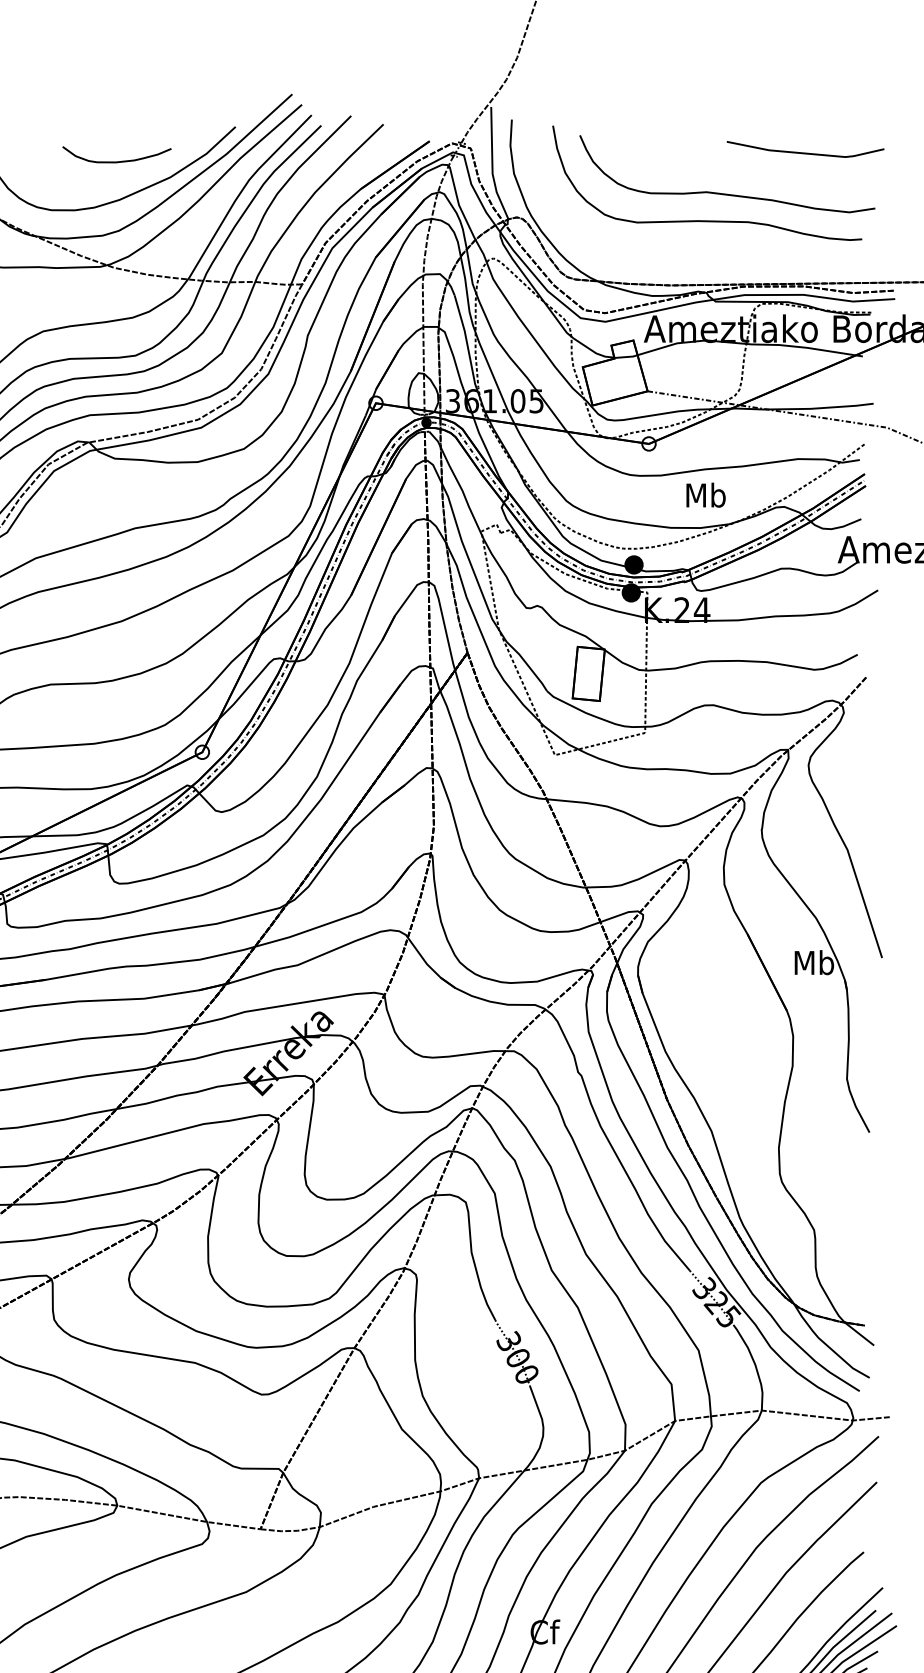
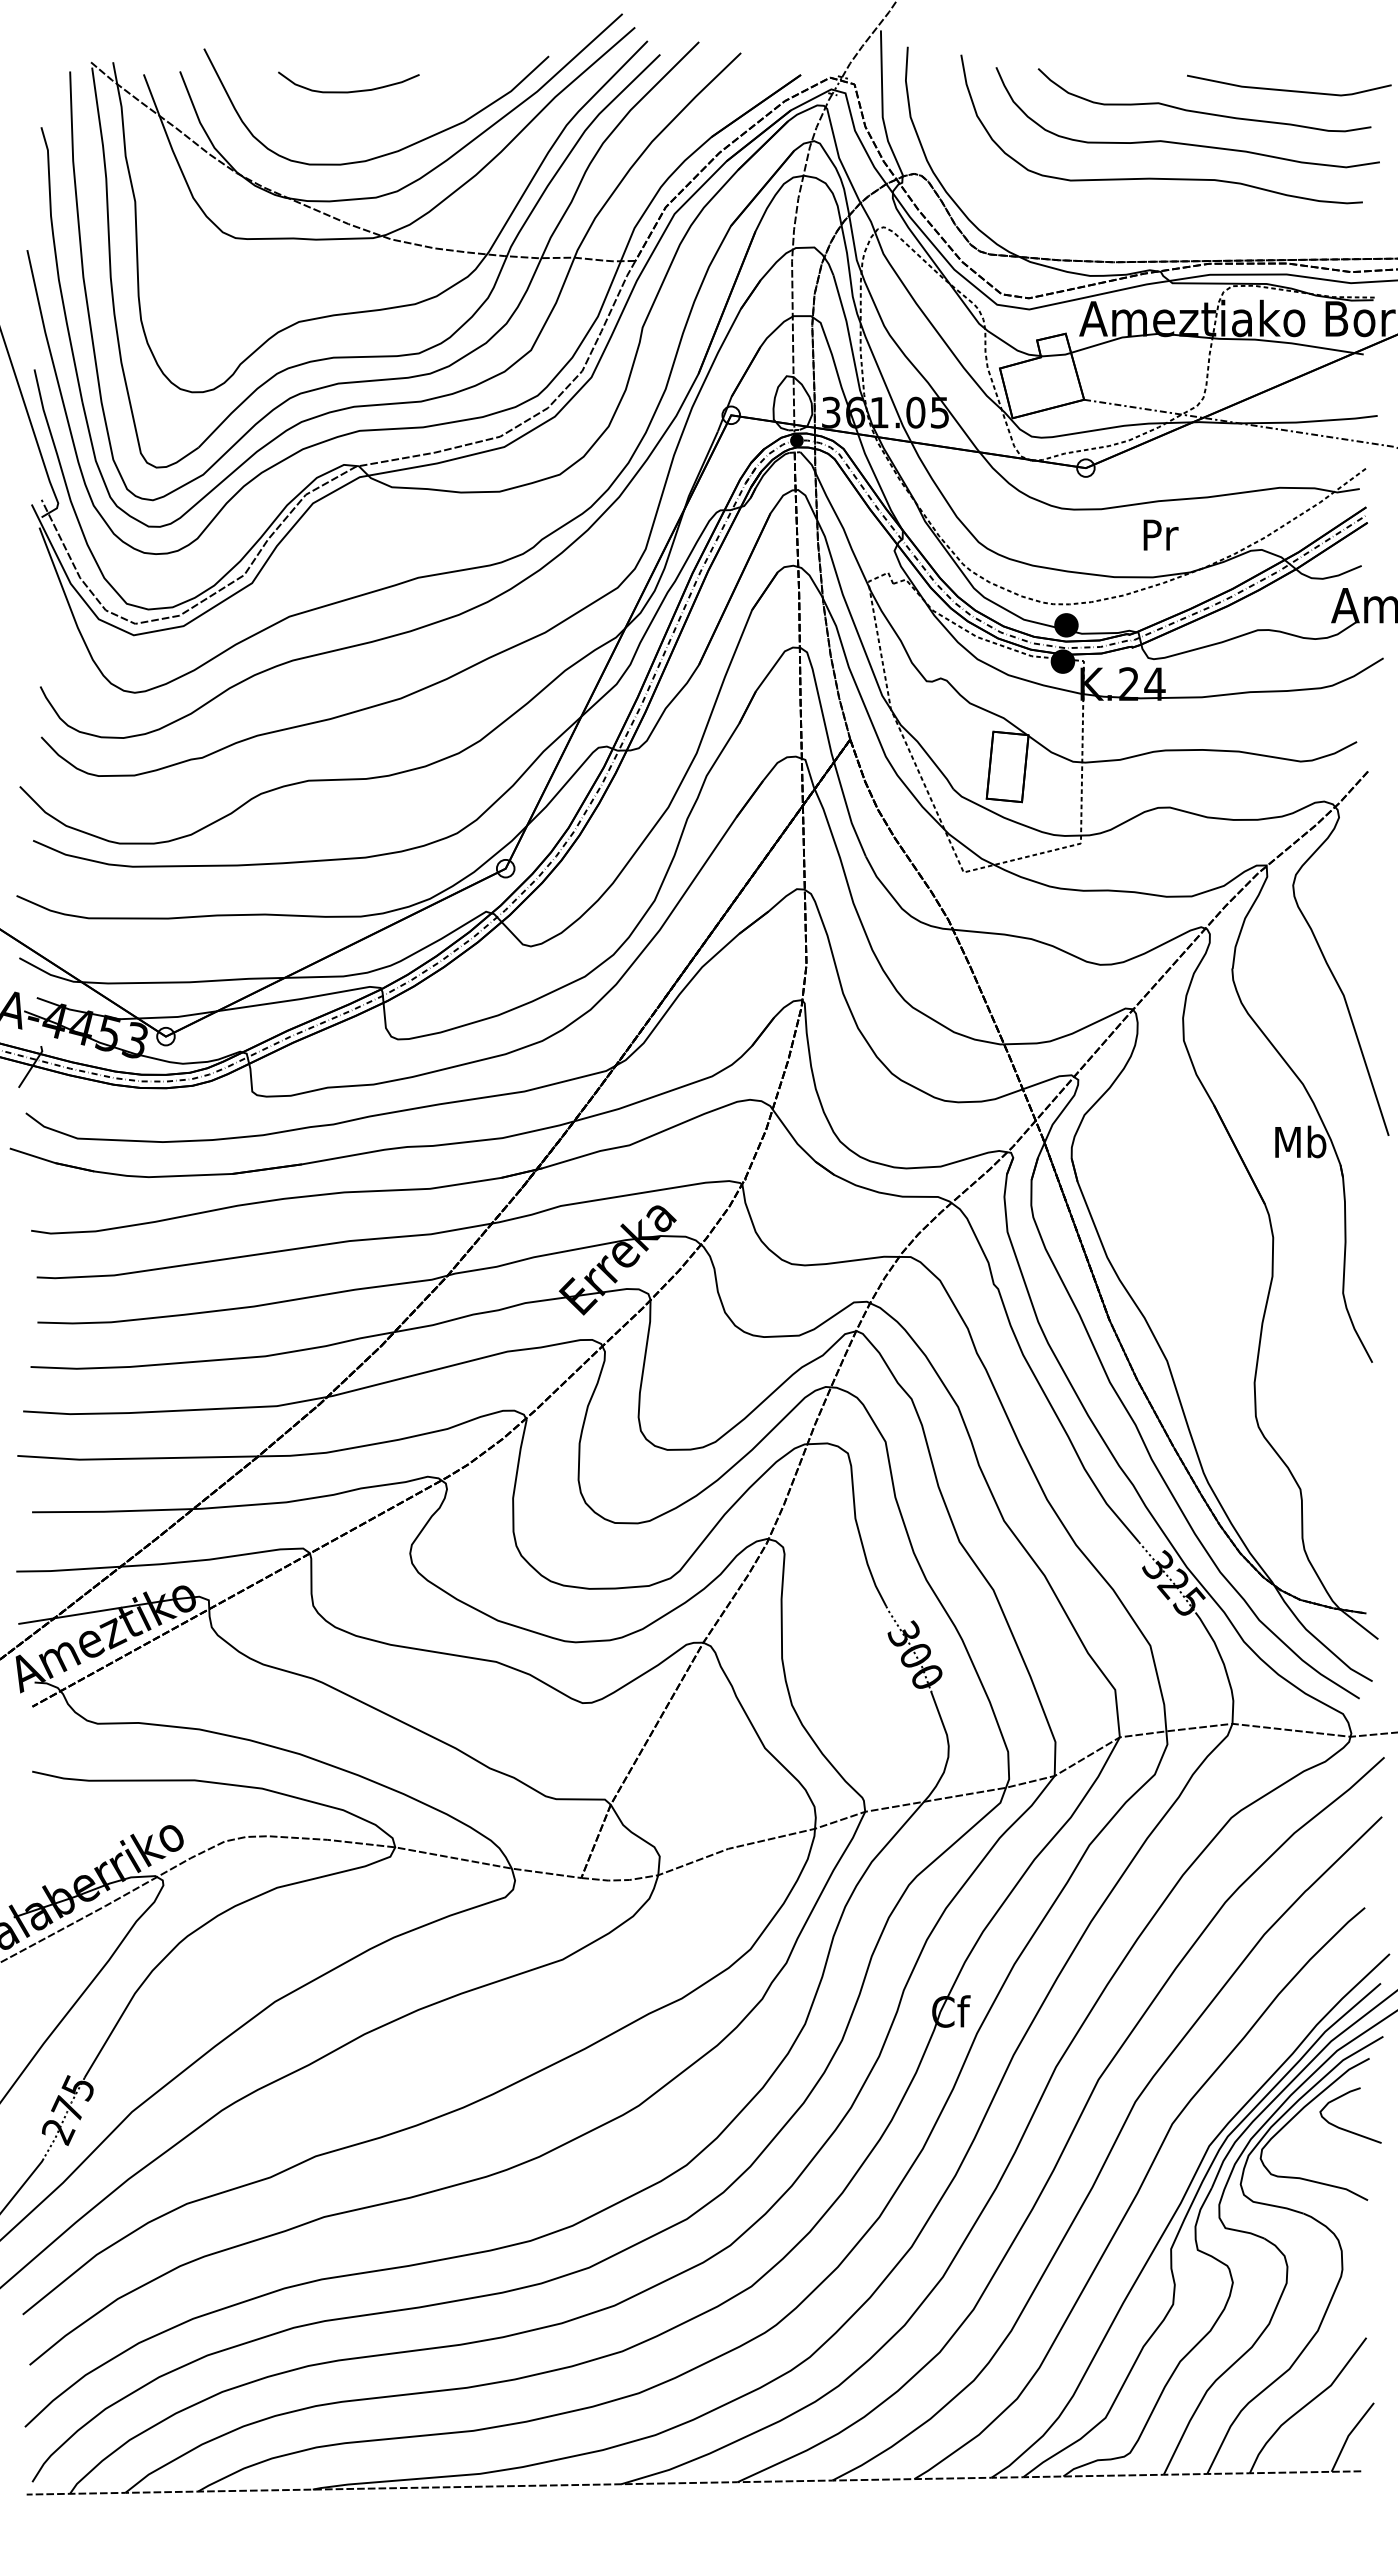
curve: (116, 161) -> (348, 91), moved
curve: (737, 169) -> (1201, 111), added
text: (705, 495) -> (1159, 534), Mb -> Pr

